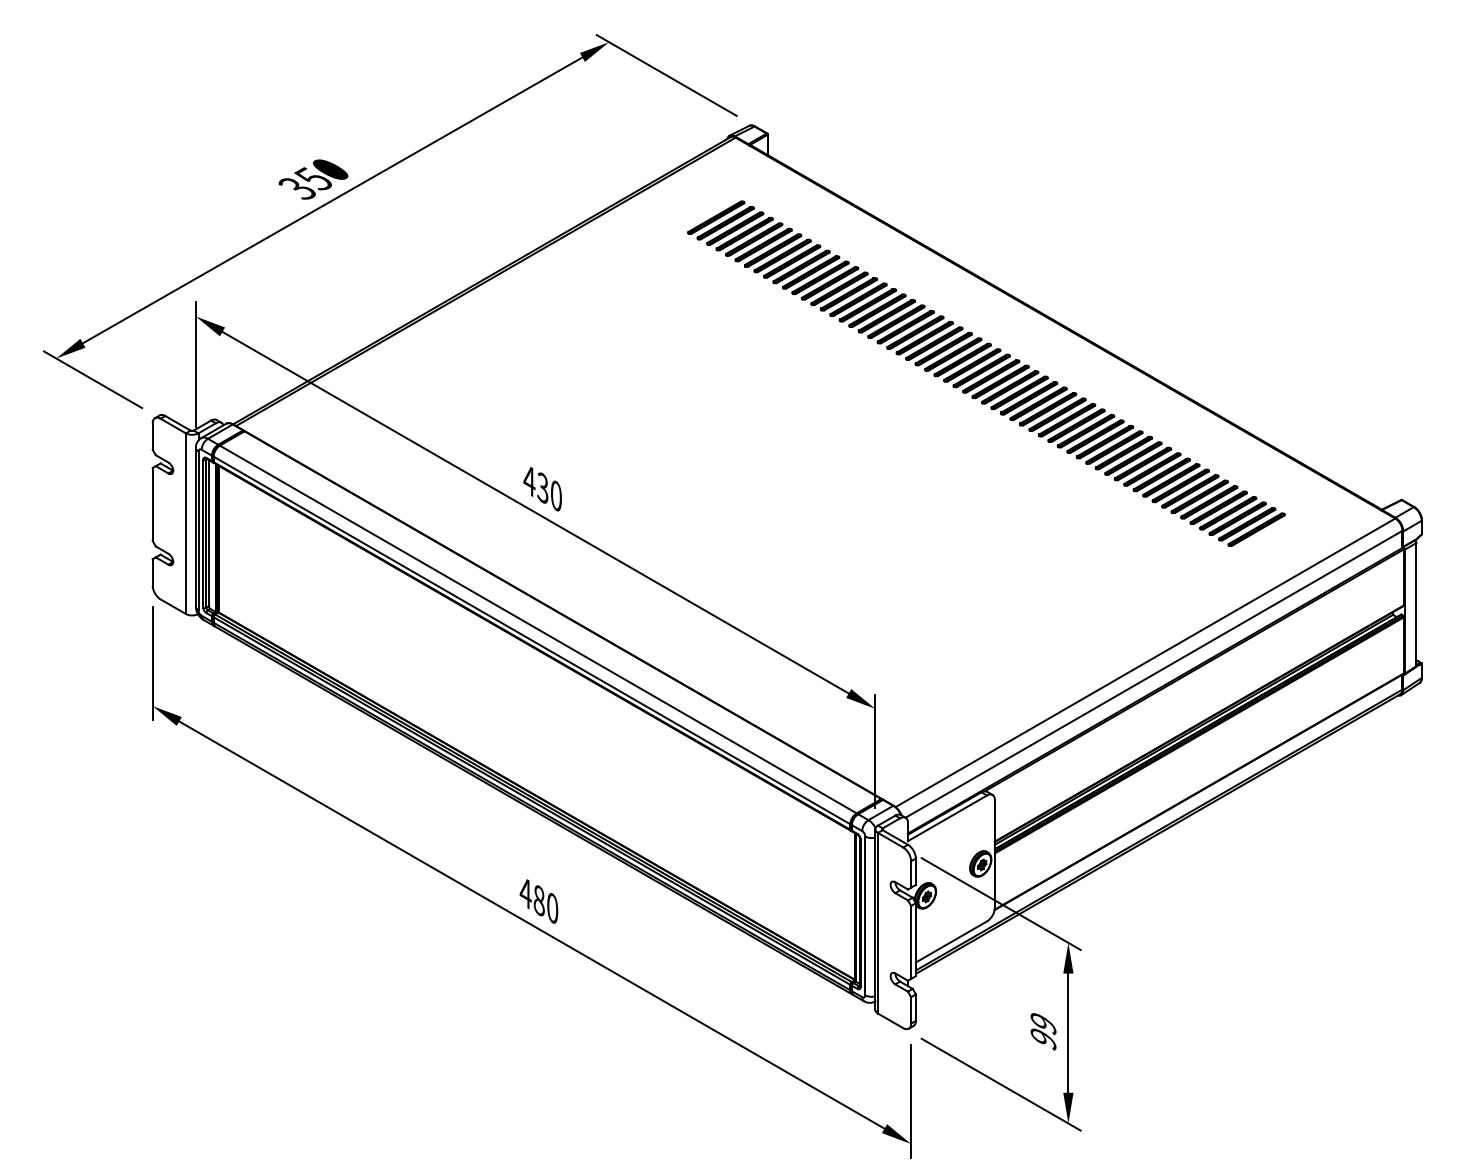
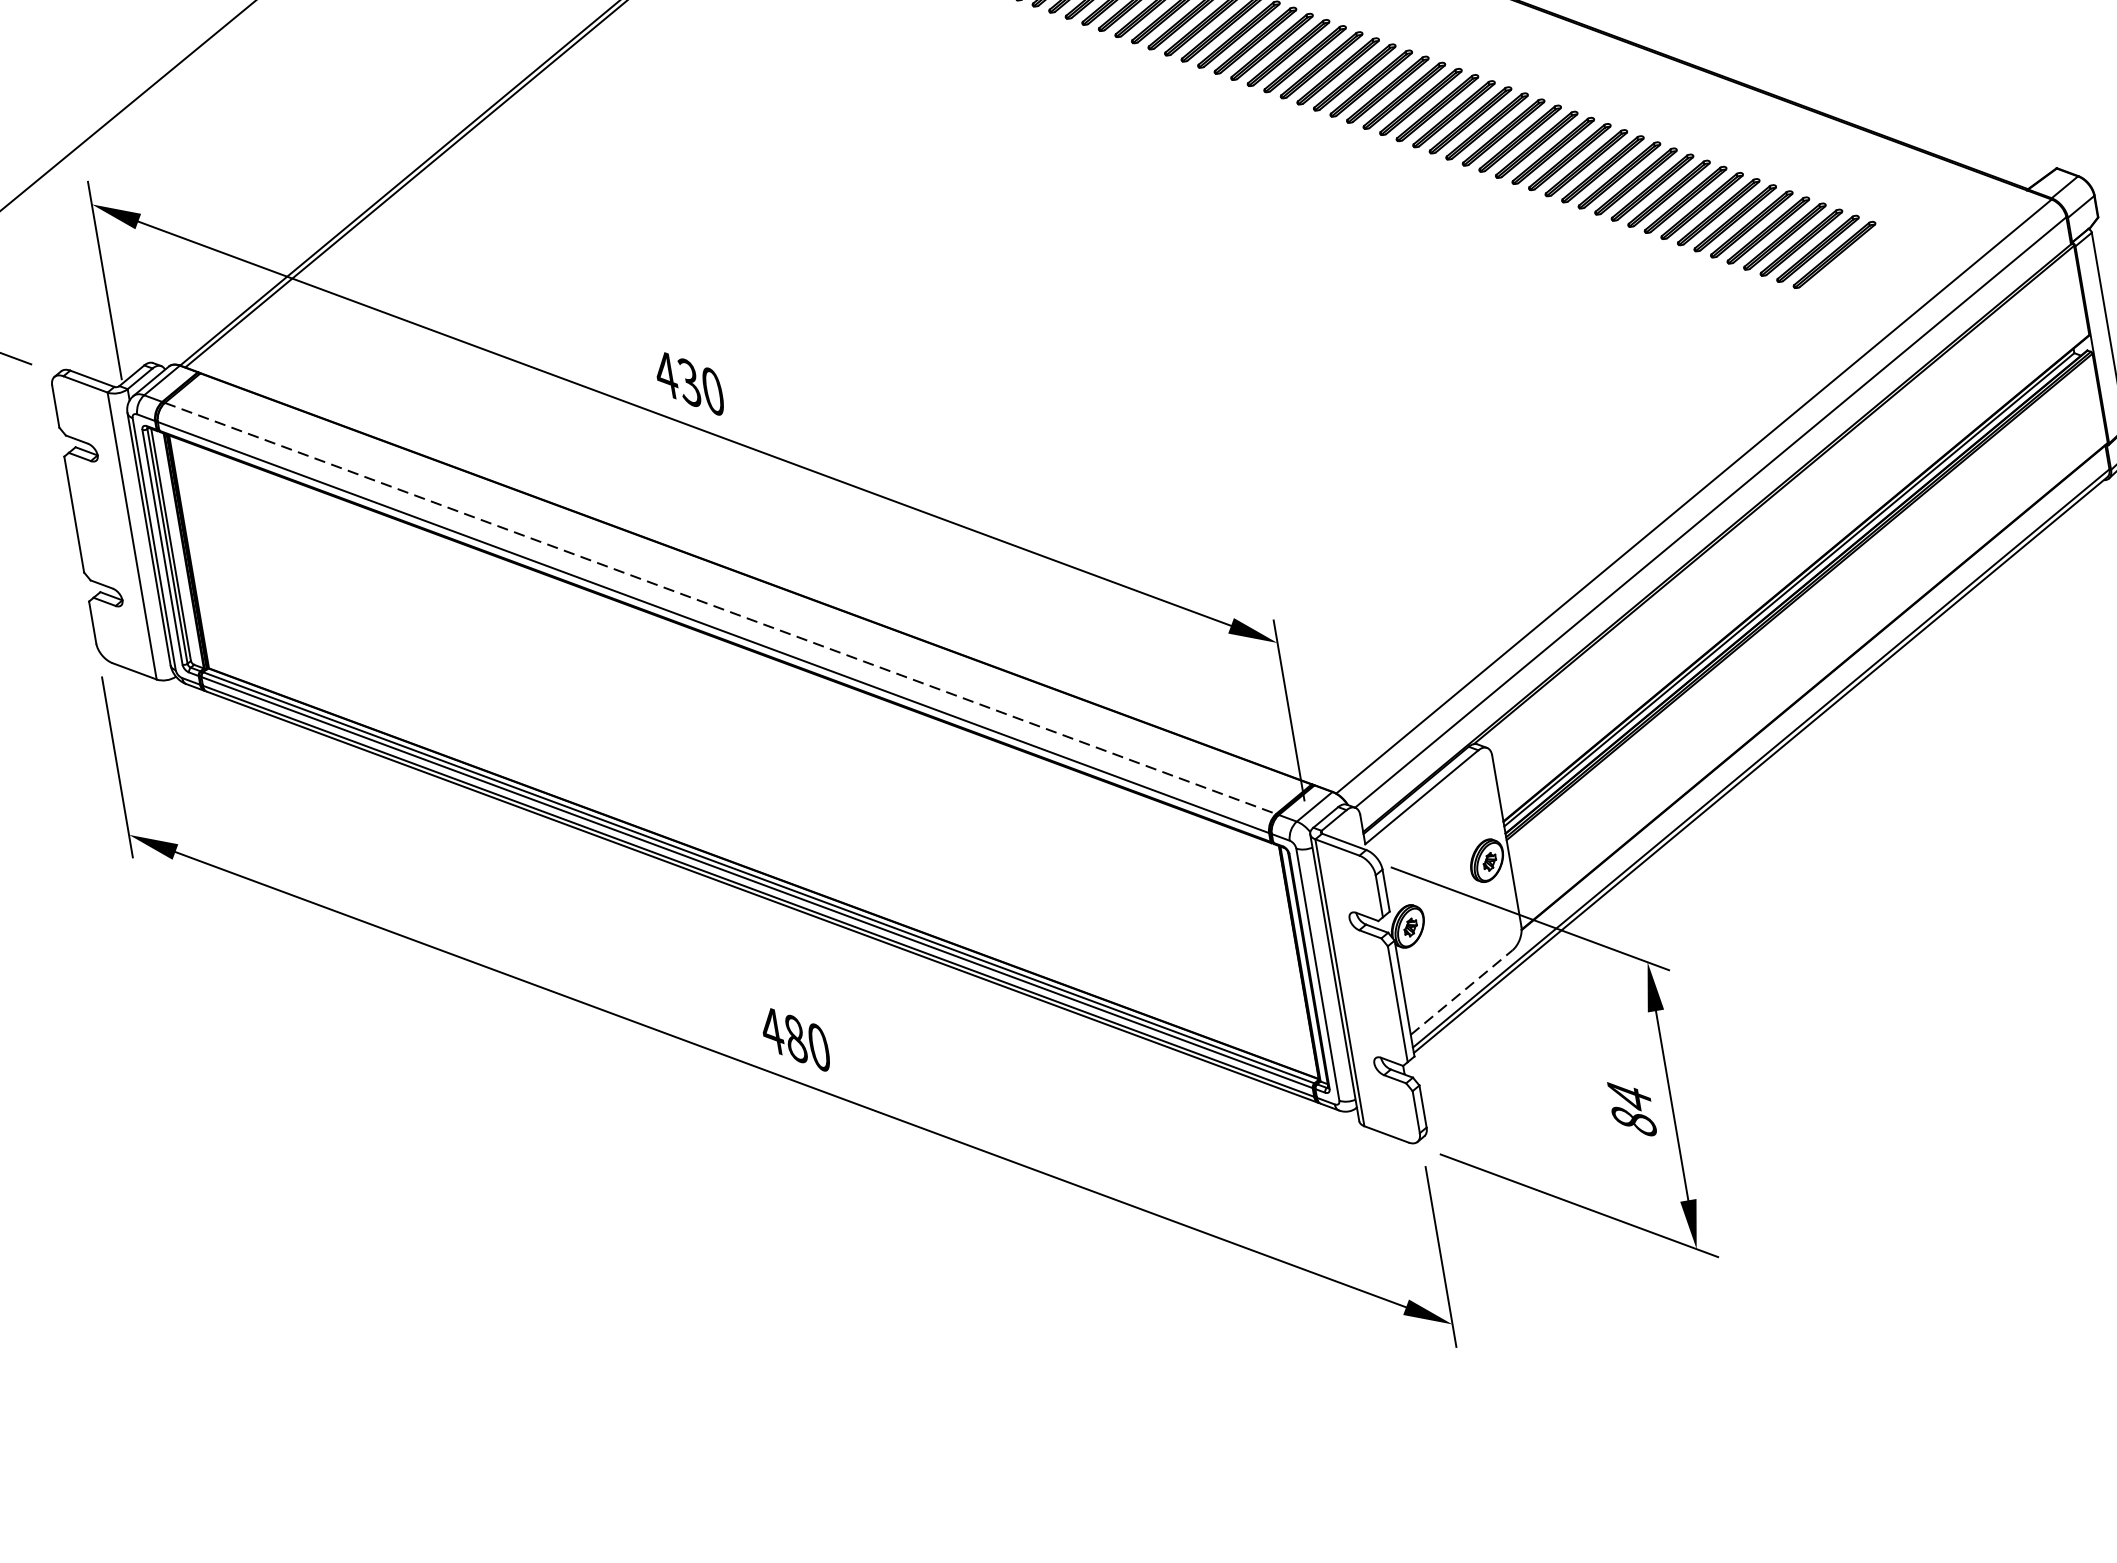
line: (538, 629) -> (720, 608), solid -> dashed
line: (951, 941) -> (1461, 991), solid -> dashed
text: (1043, 1031) -> (1632, 1109), 99 -> 84

